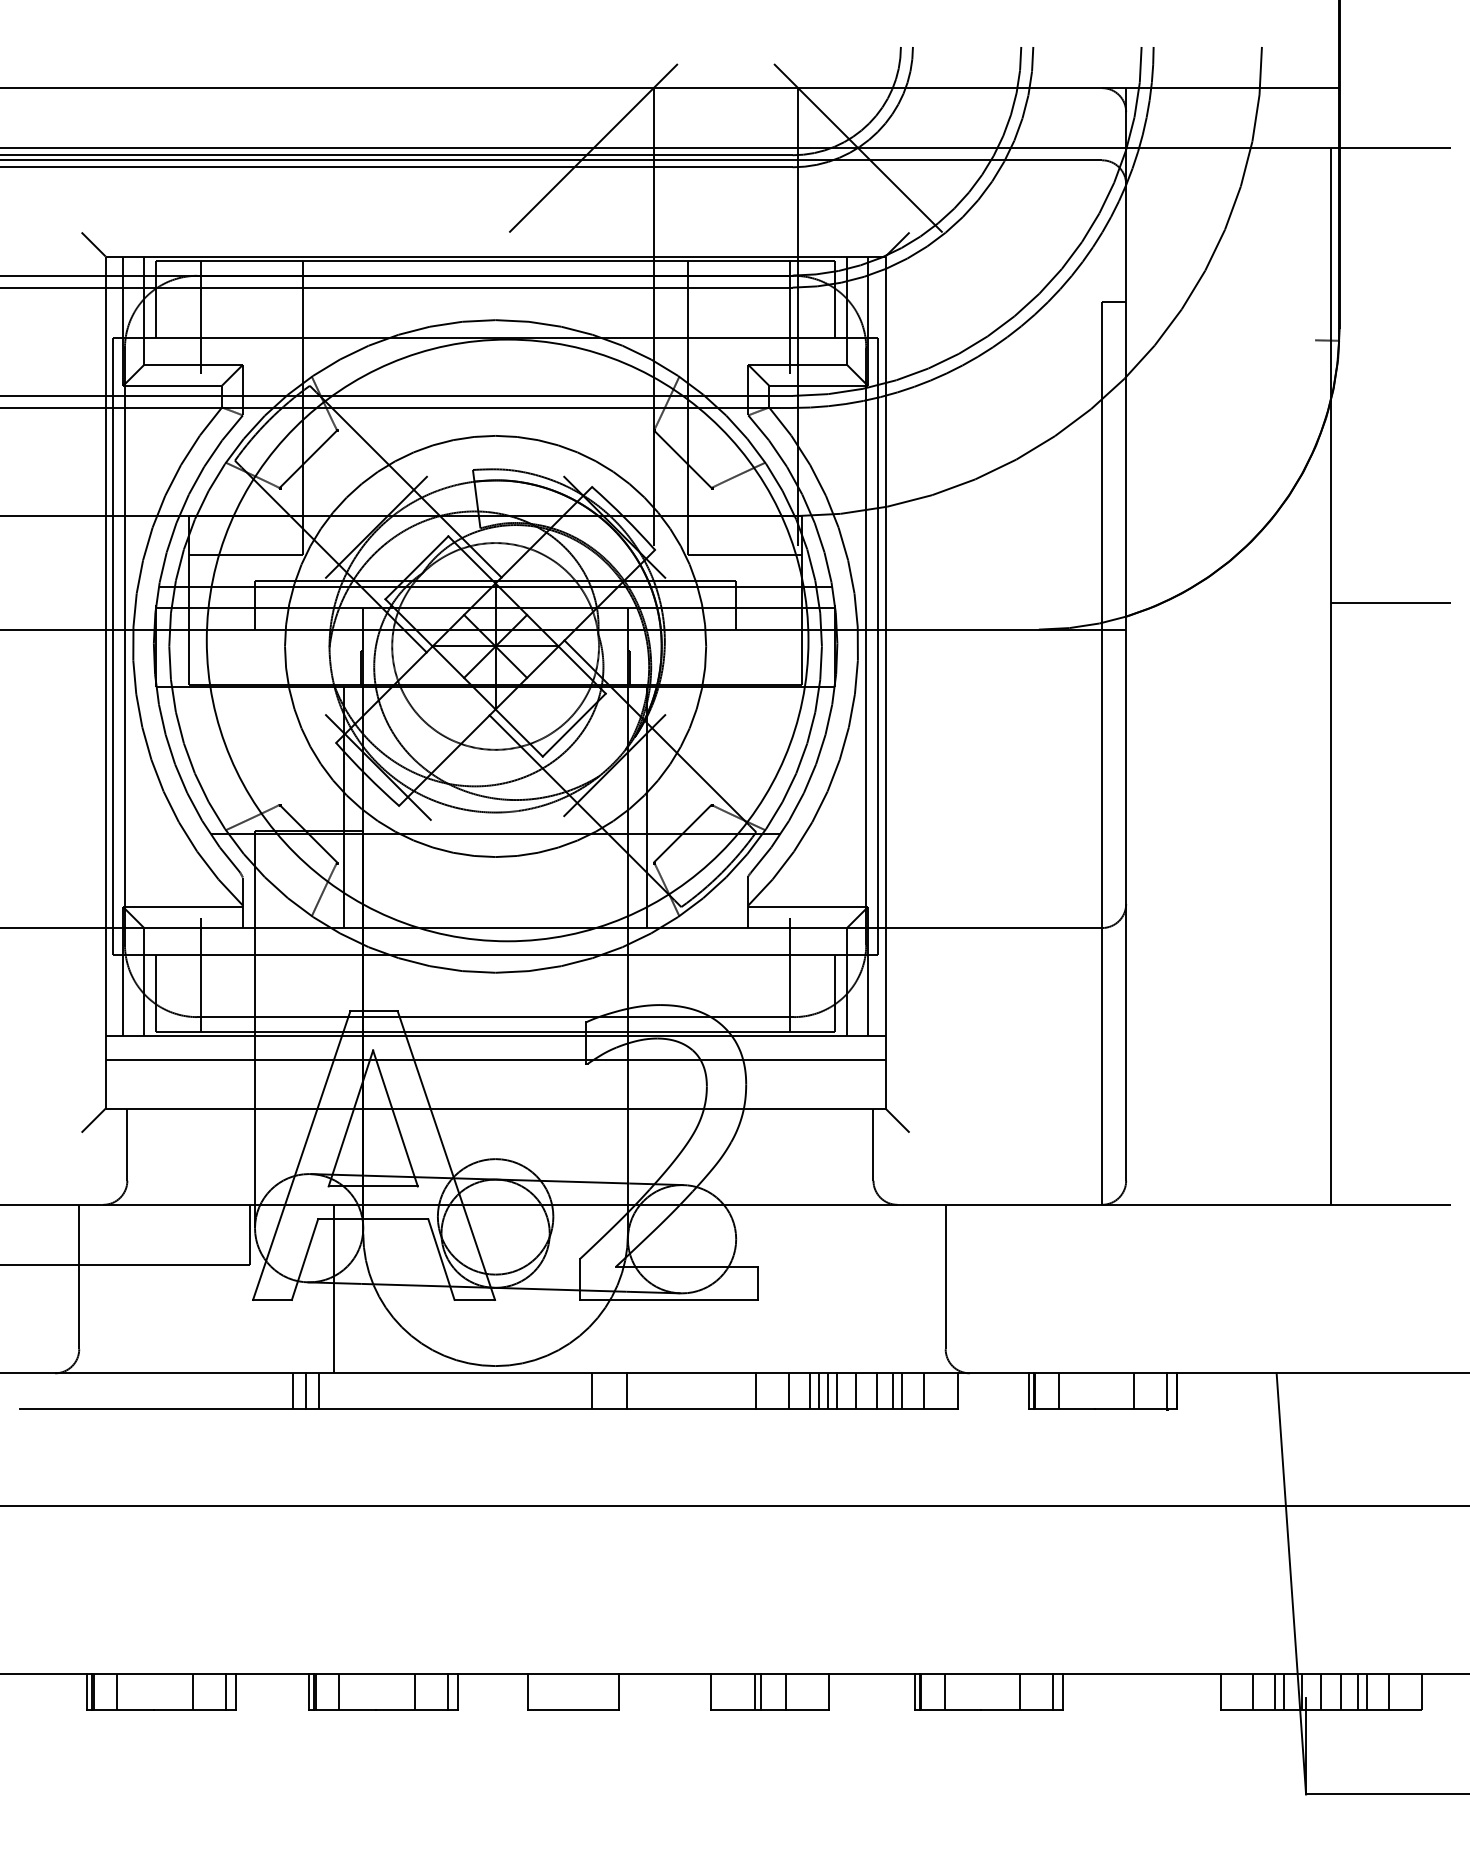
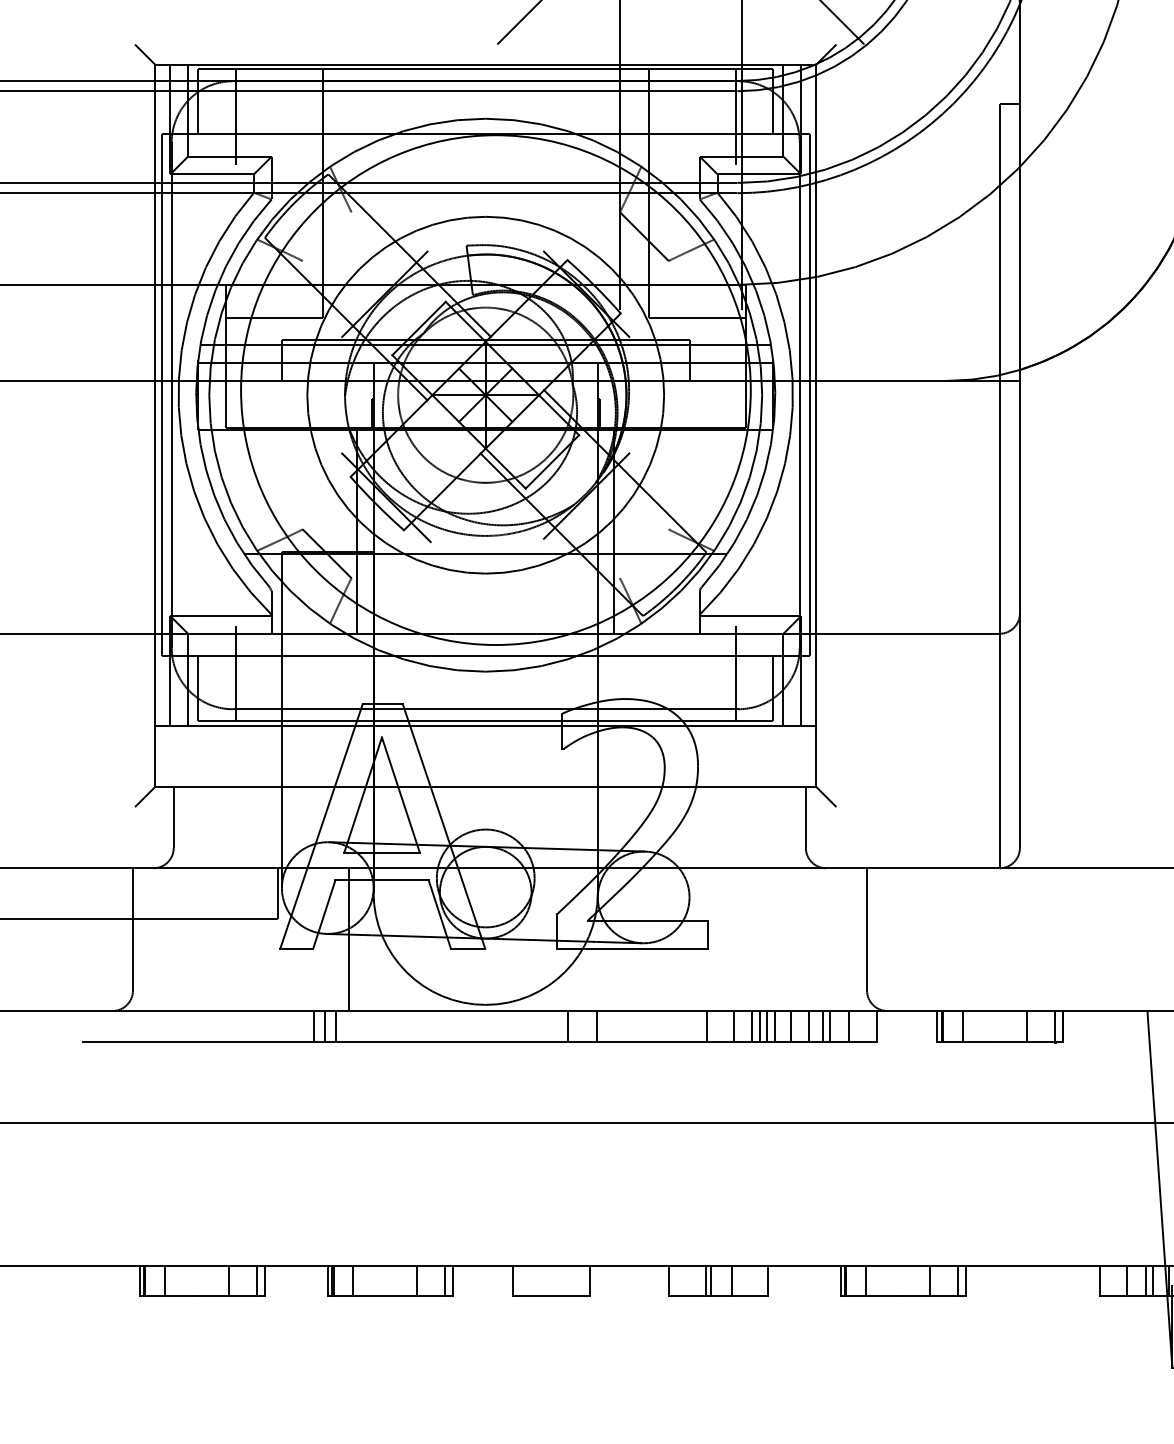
line: (308, 459) -> (327, 236), removed
line: (682, 833) -> (644, 553), removed
line: (495, 1060) -> (485, 746), removed

